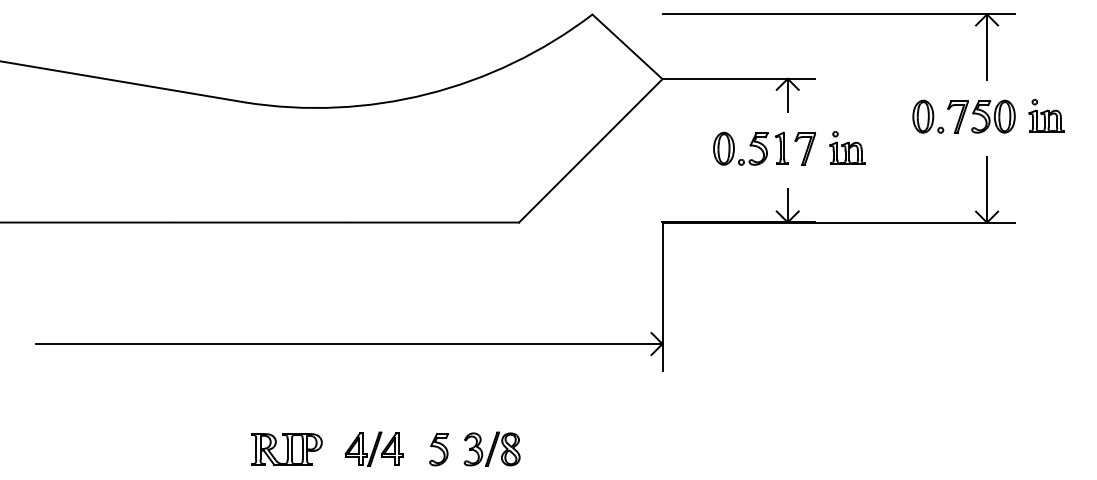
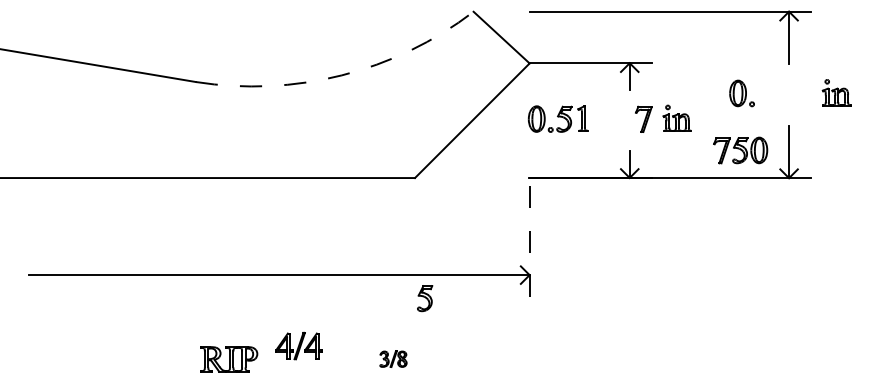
arc: (427, 94) -> (341, 75), solid -> dashed
part: (981, 116) -> (740, 150), moved
part: (749, 148) -> (557, 118), moved
line: (662, 296) -> (529, 237), solid -> dashed
part: (373, 448) -> (298, 345), moved
part: (492, 448) -> (393, 358), size x0.6
part: (439, 449) -> (425, 298), moved

